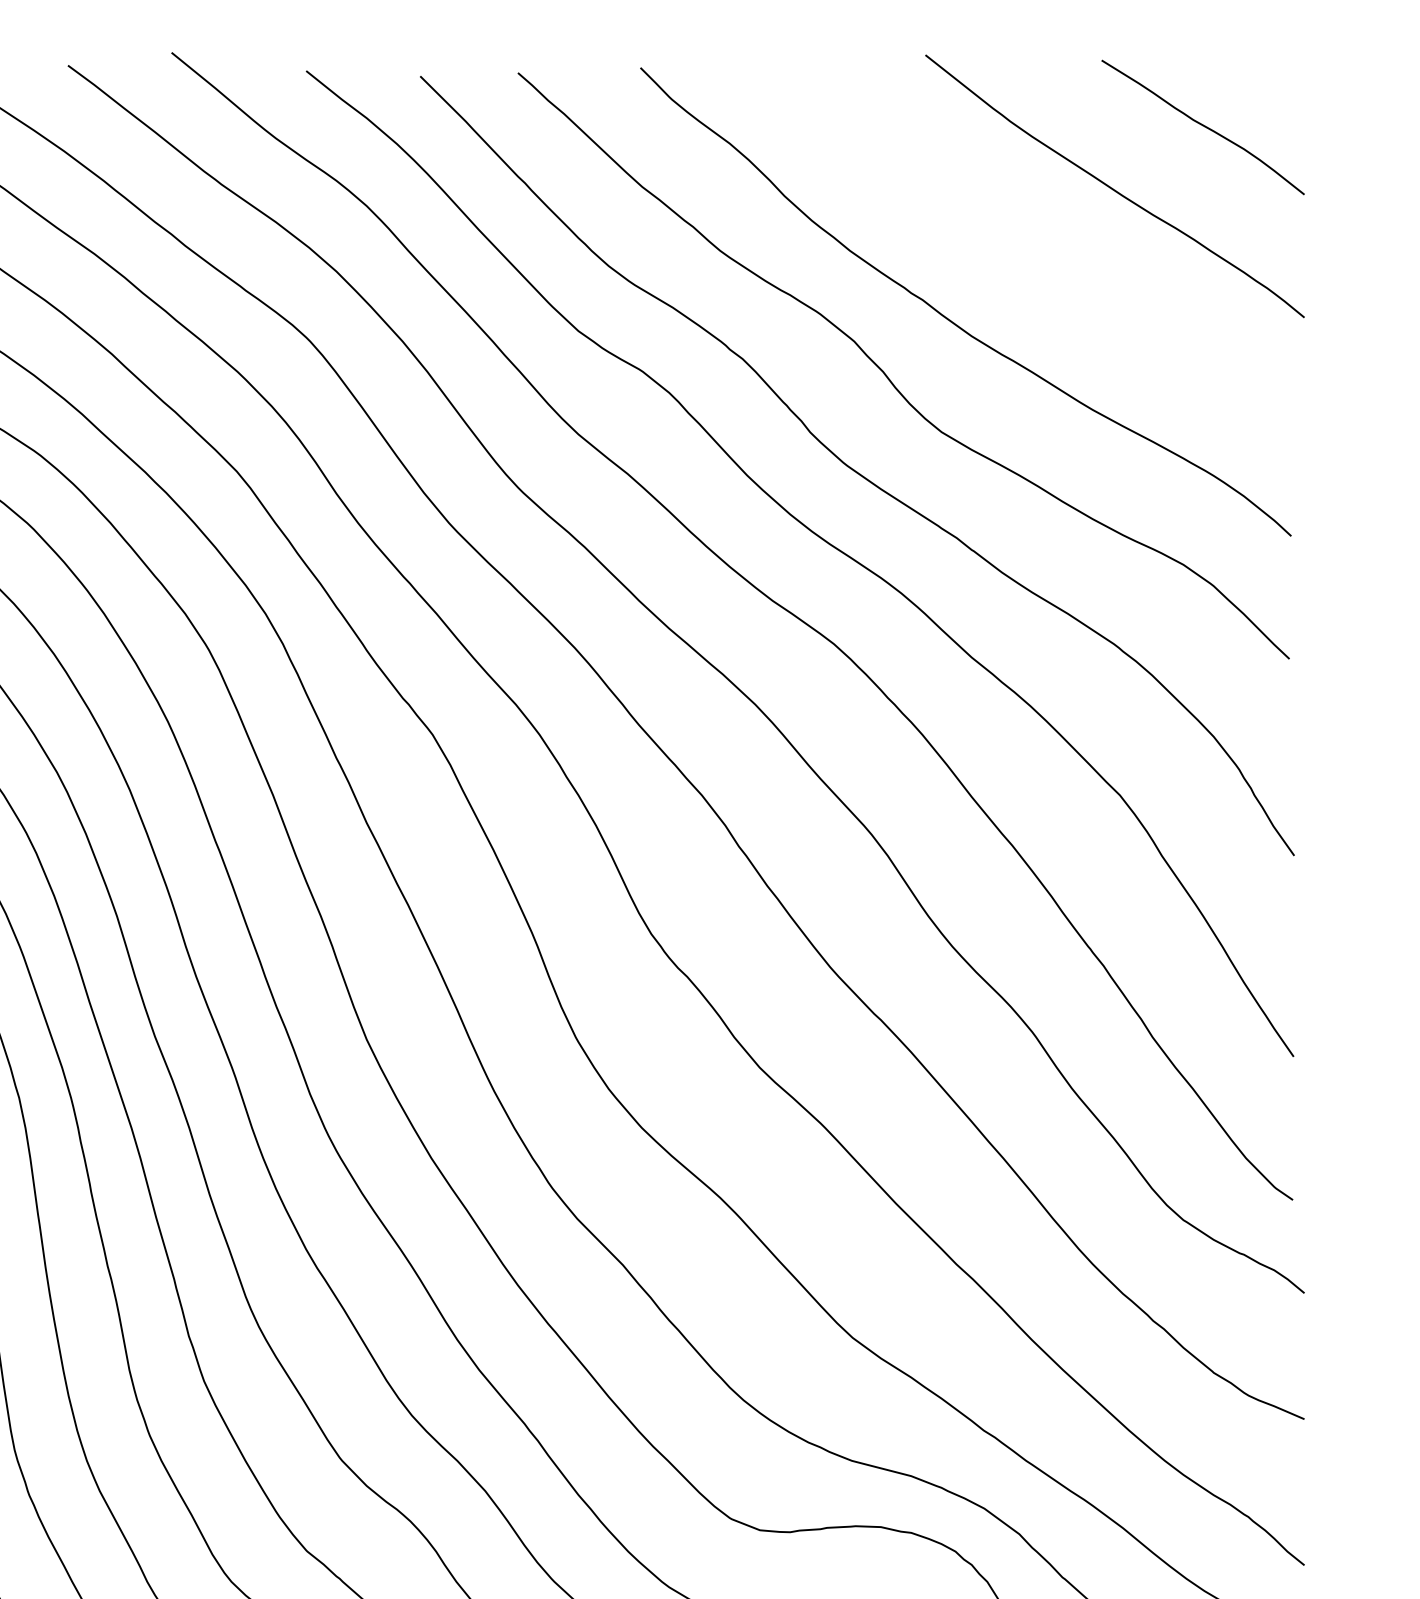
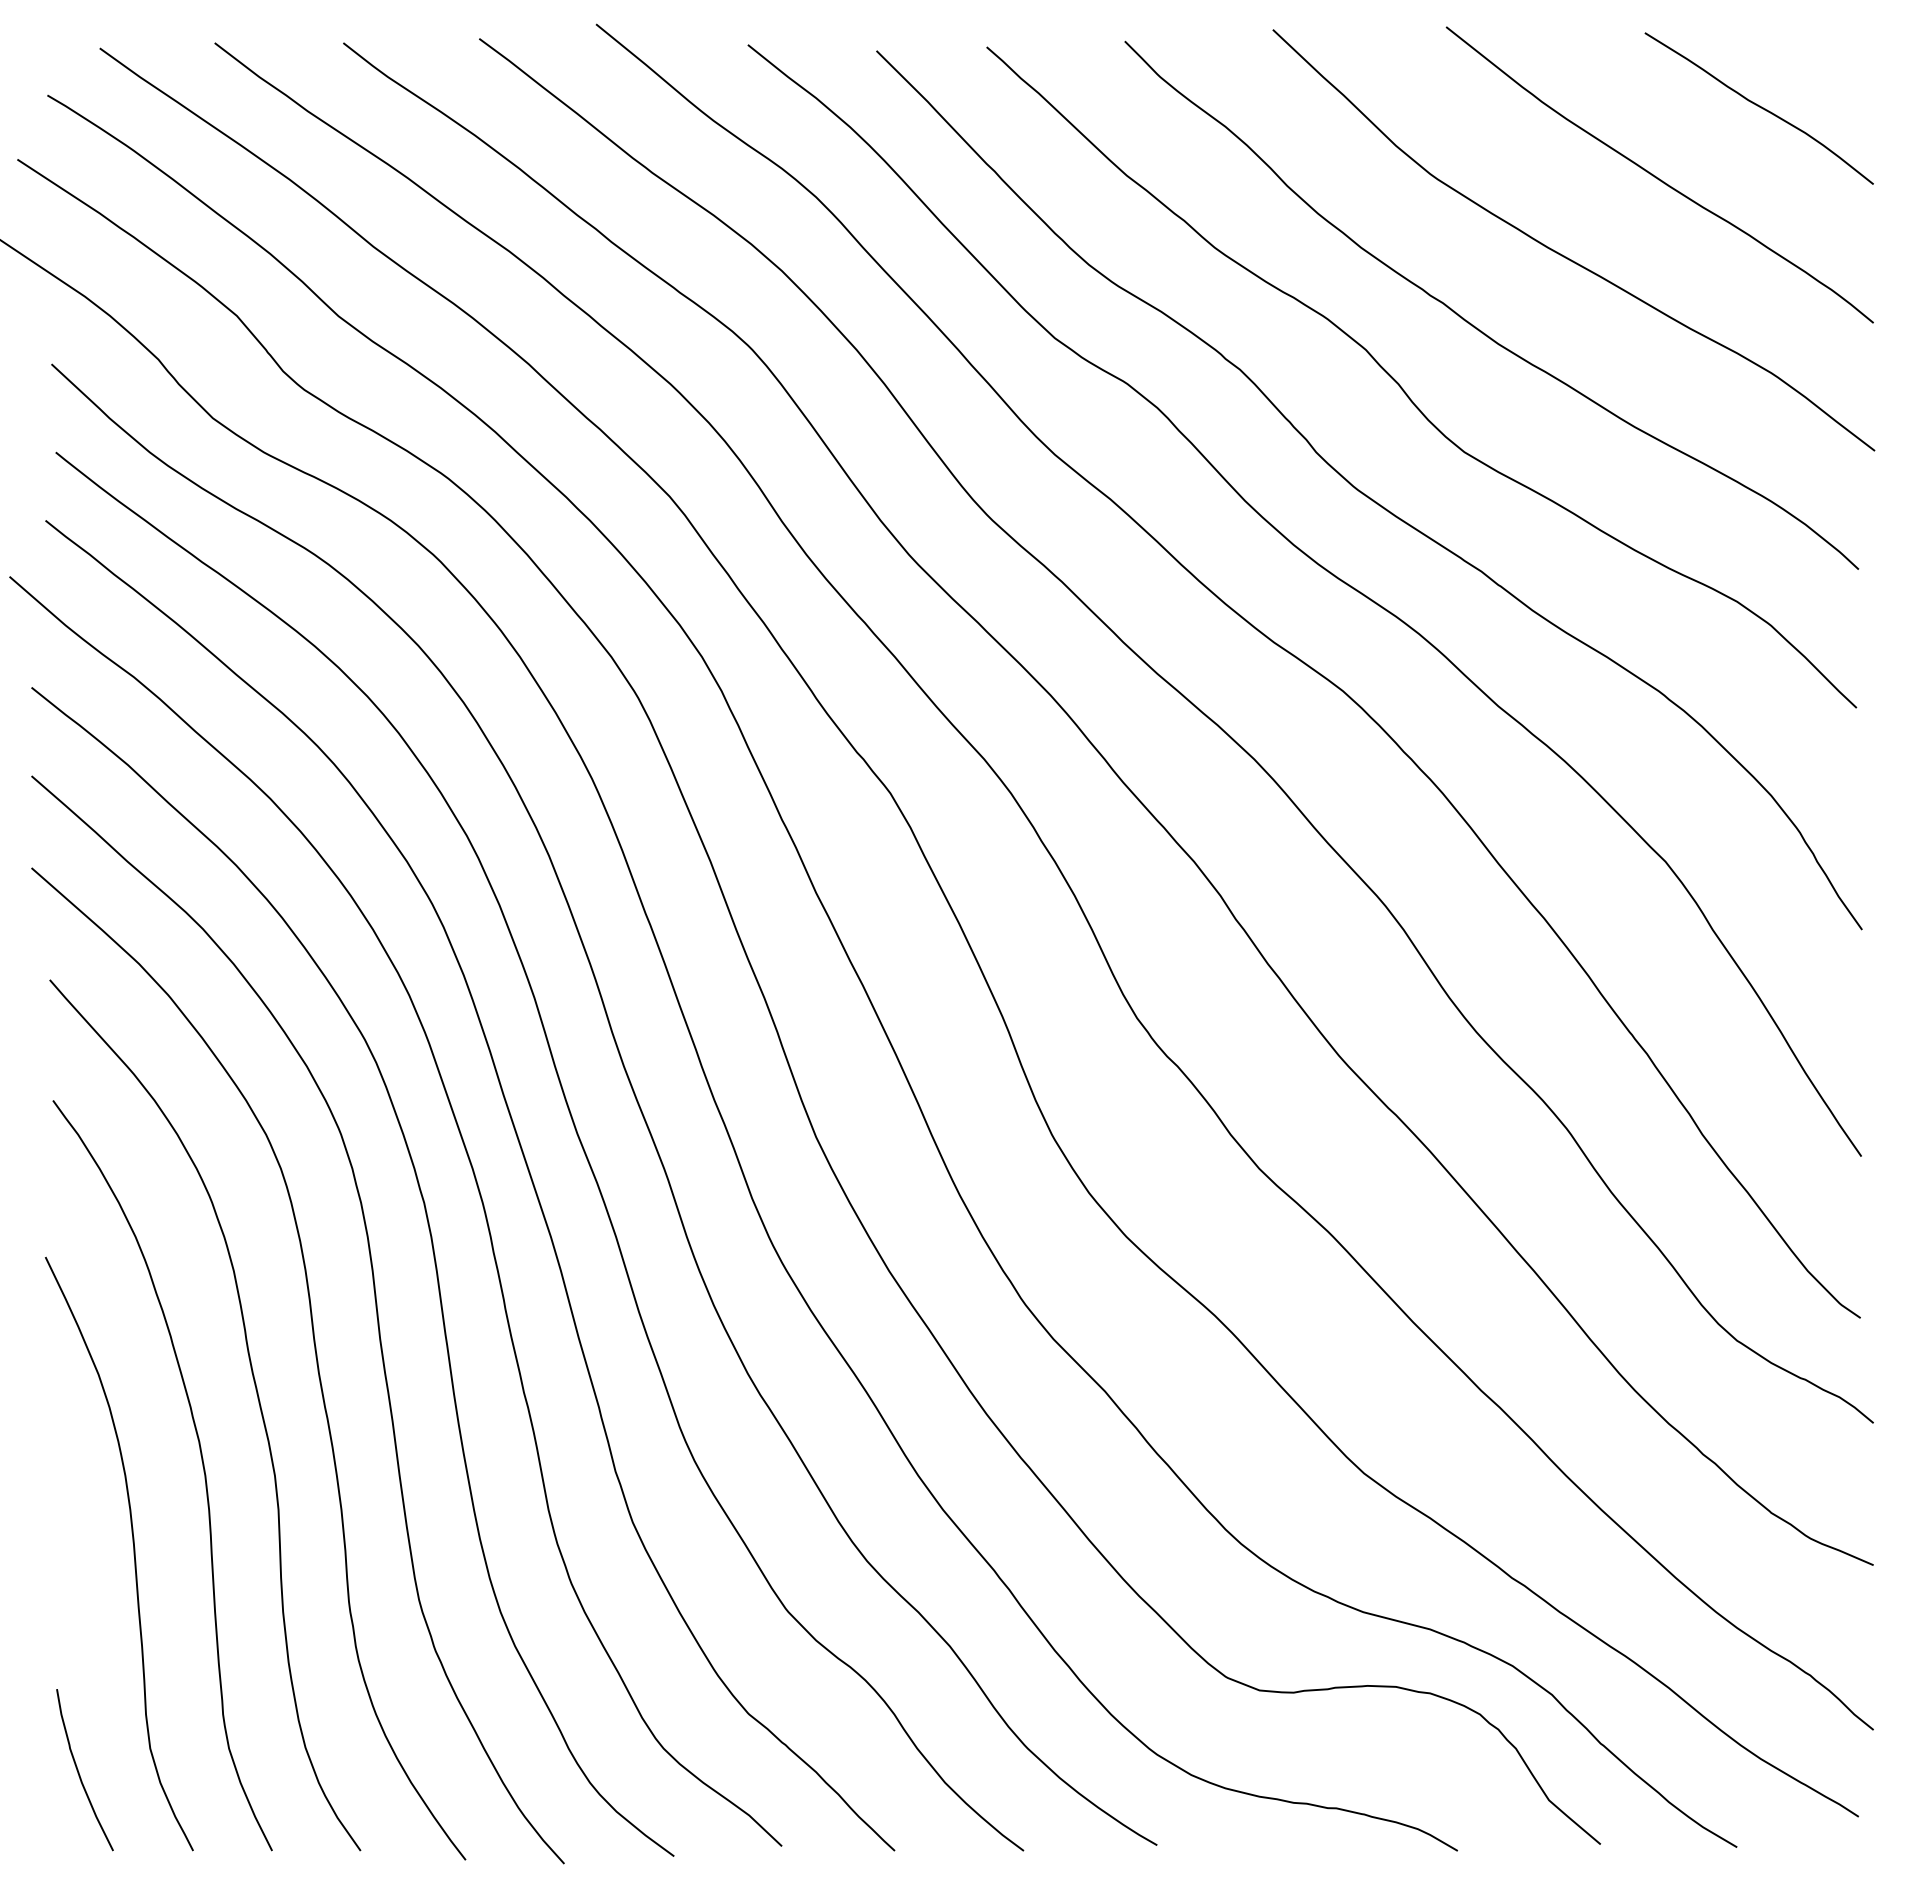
curve: (1032, 258) -> (1566, 256), added

